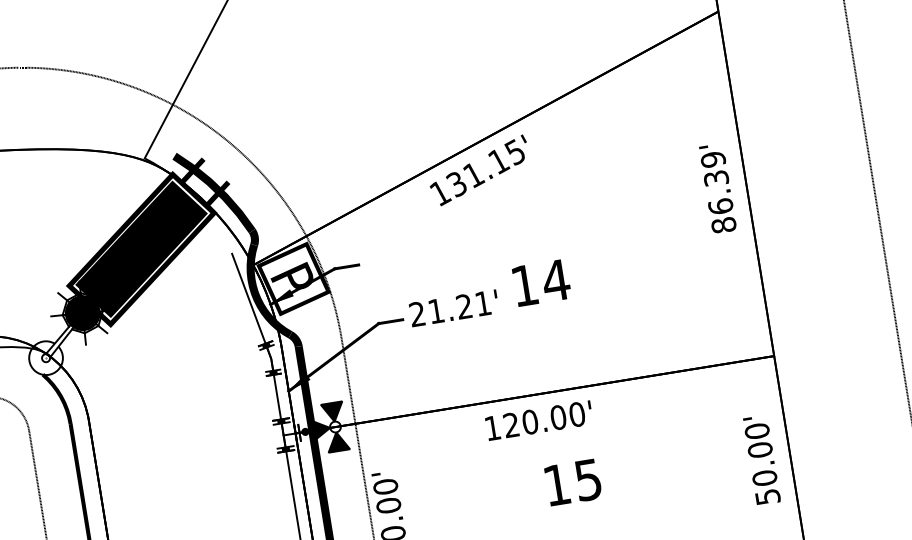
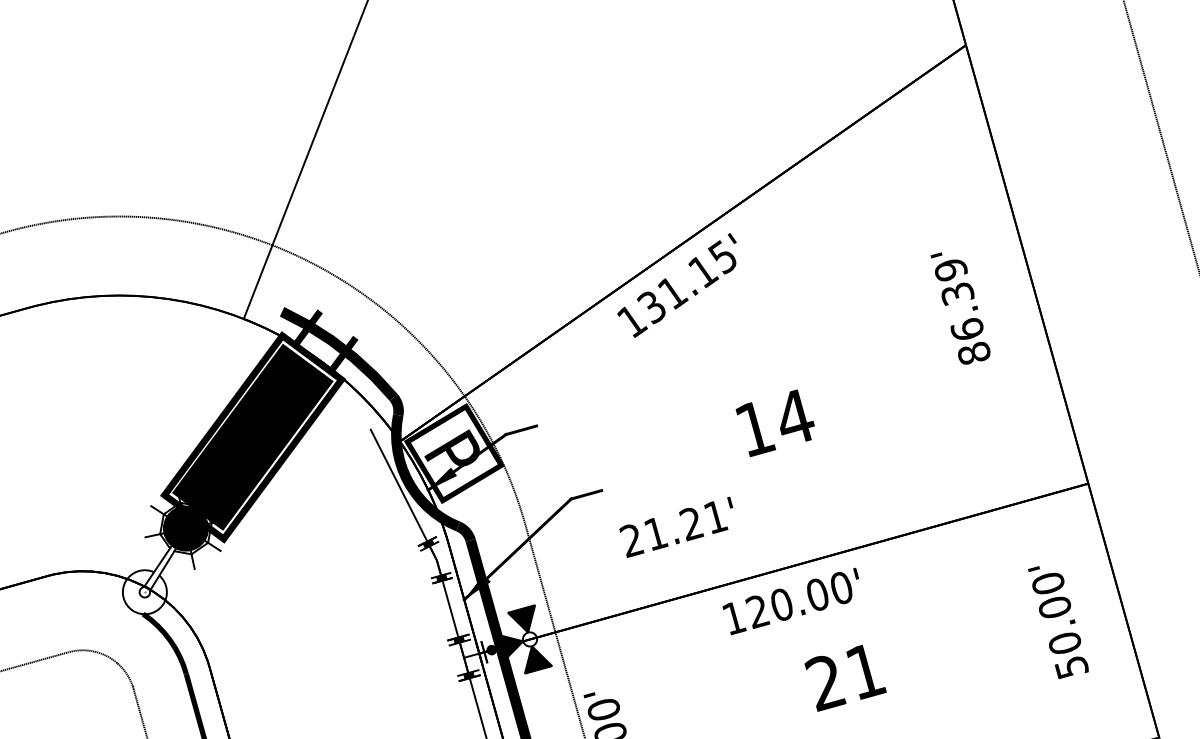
text: (717, 189) -> (960, 308), moved
text: (452, 307) -> (676, 526), moved
text: (761, 461) -> (1058, 622), moved
text: (572, 482) -> (845, 676), 15 -> 21

